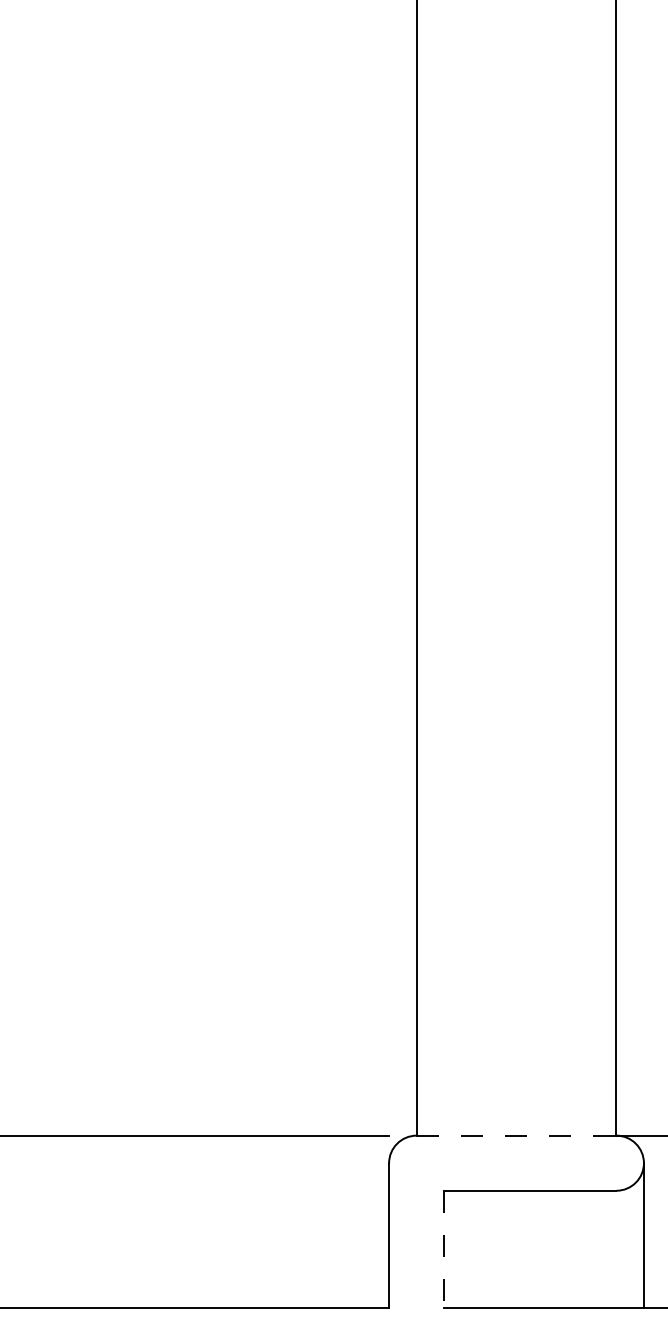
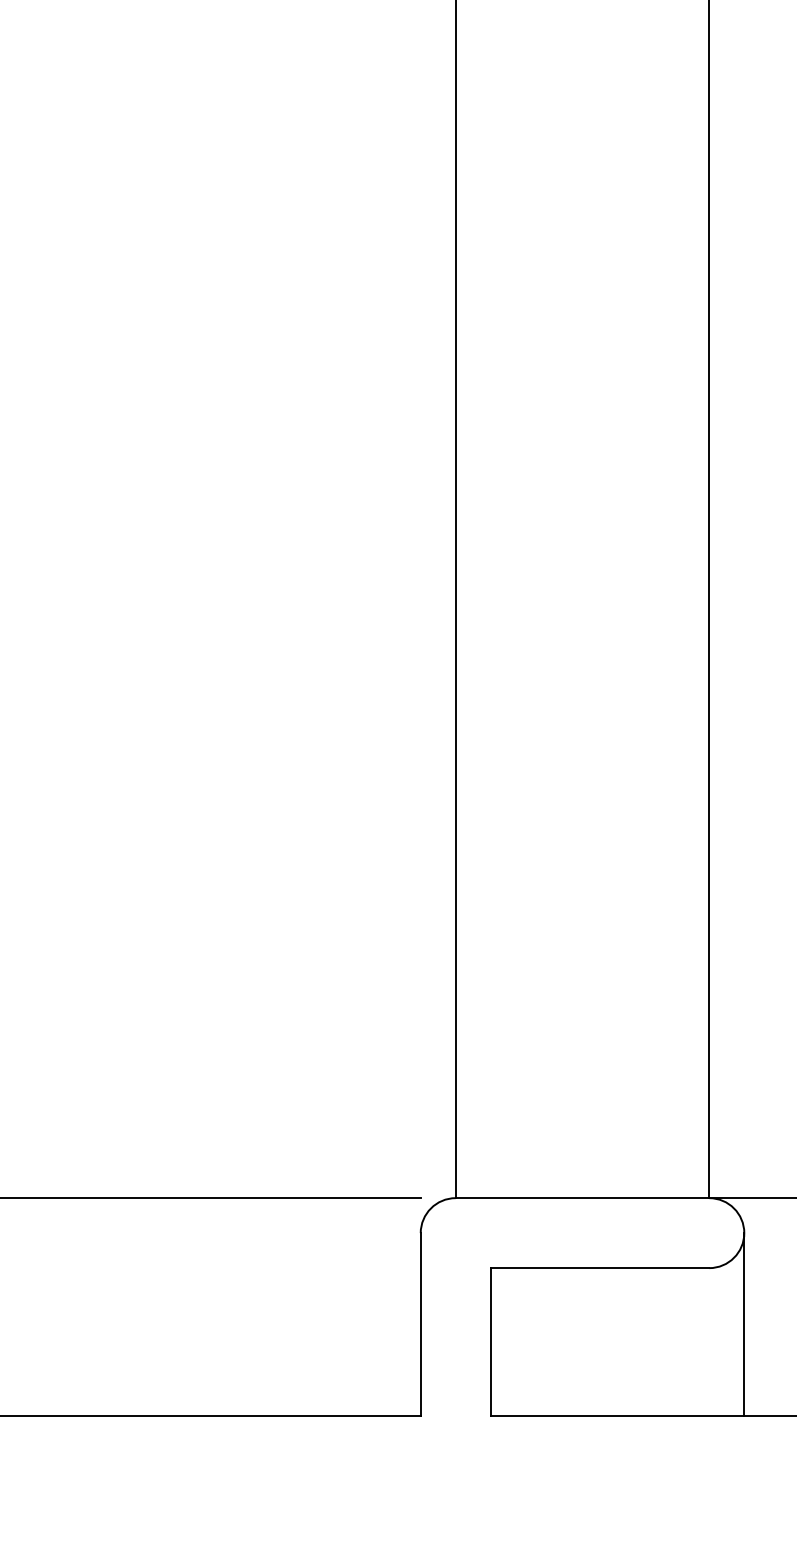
line: (516, 1135) -> (582, 1197), dashed -> solid
line: (444, 1249) -> (491, 1342), dashed -> solid

